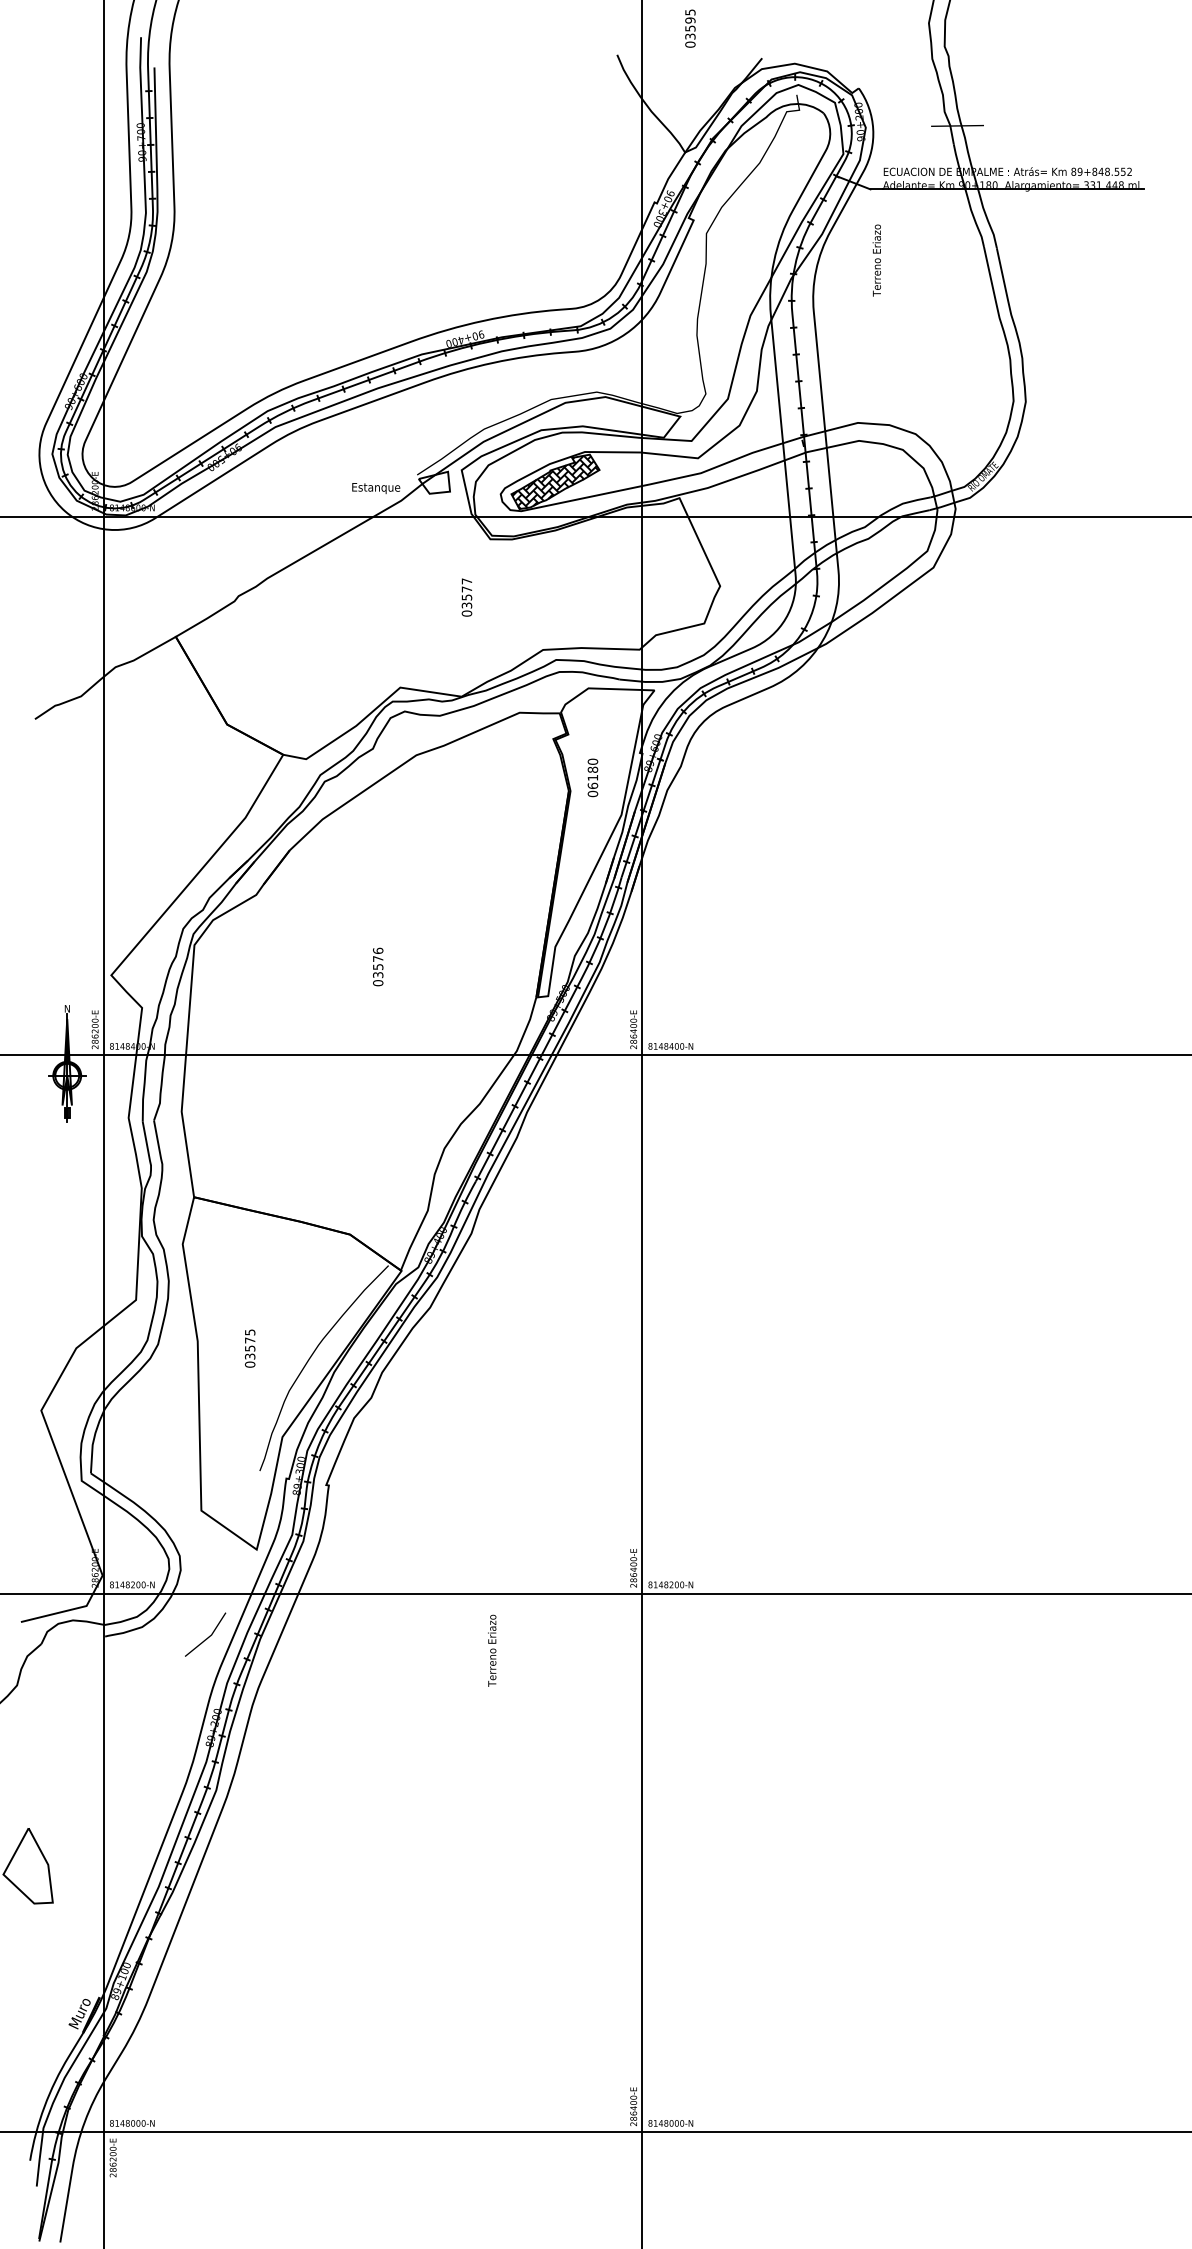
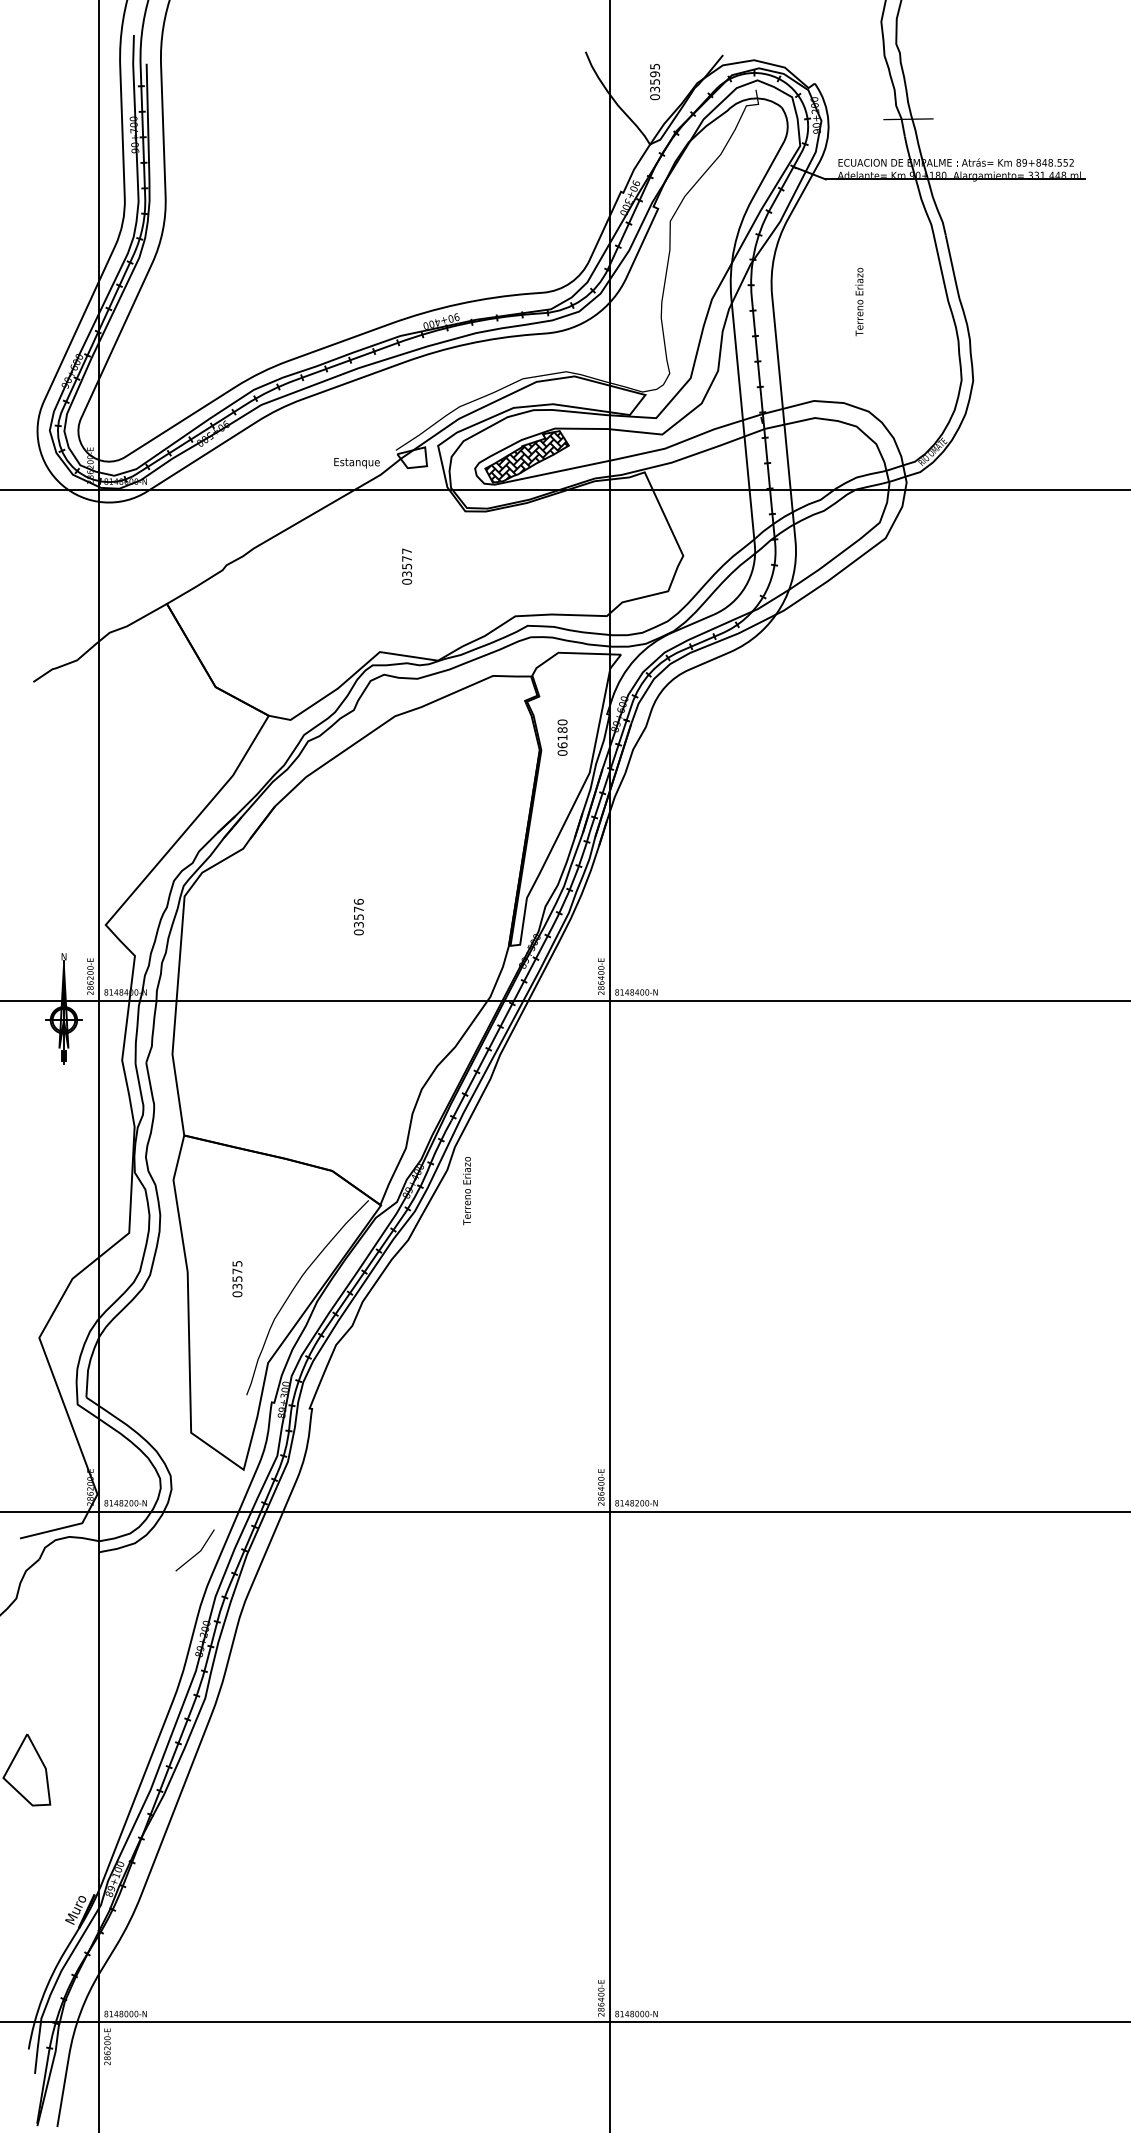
text: (690, 28) -> (655, 81), moved
text: (876, 260) -> (859, 301), moved
text: (466, 597) -> (406, 566), moved
text: (492, 1650) -> (467, 1190), moved

